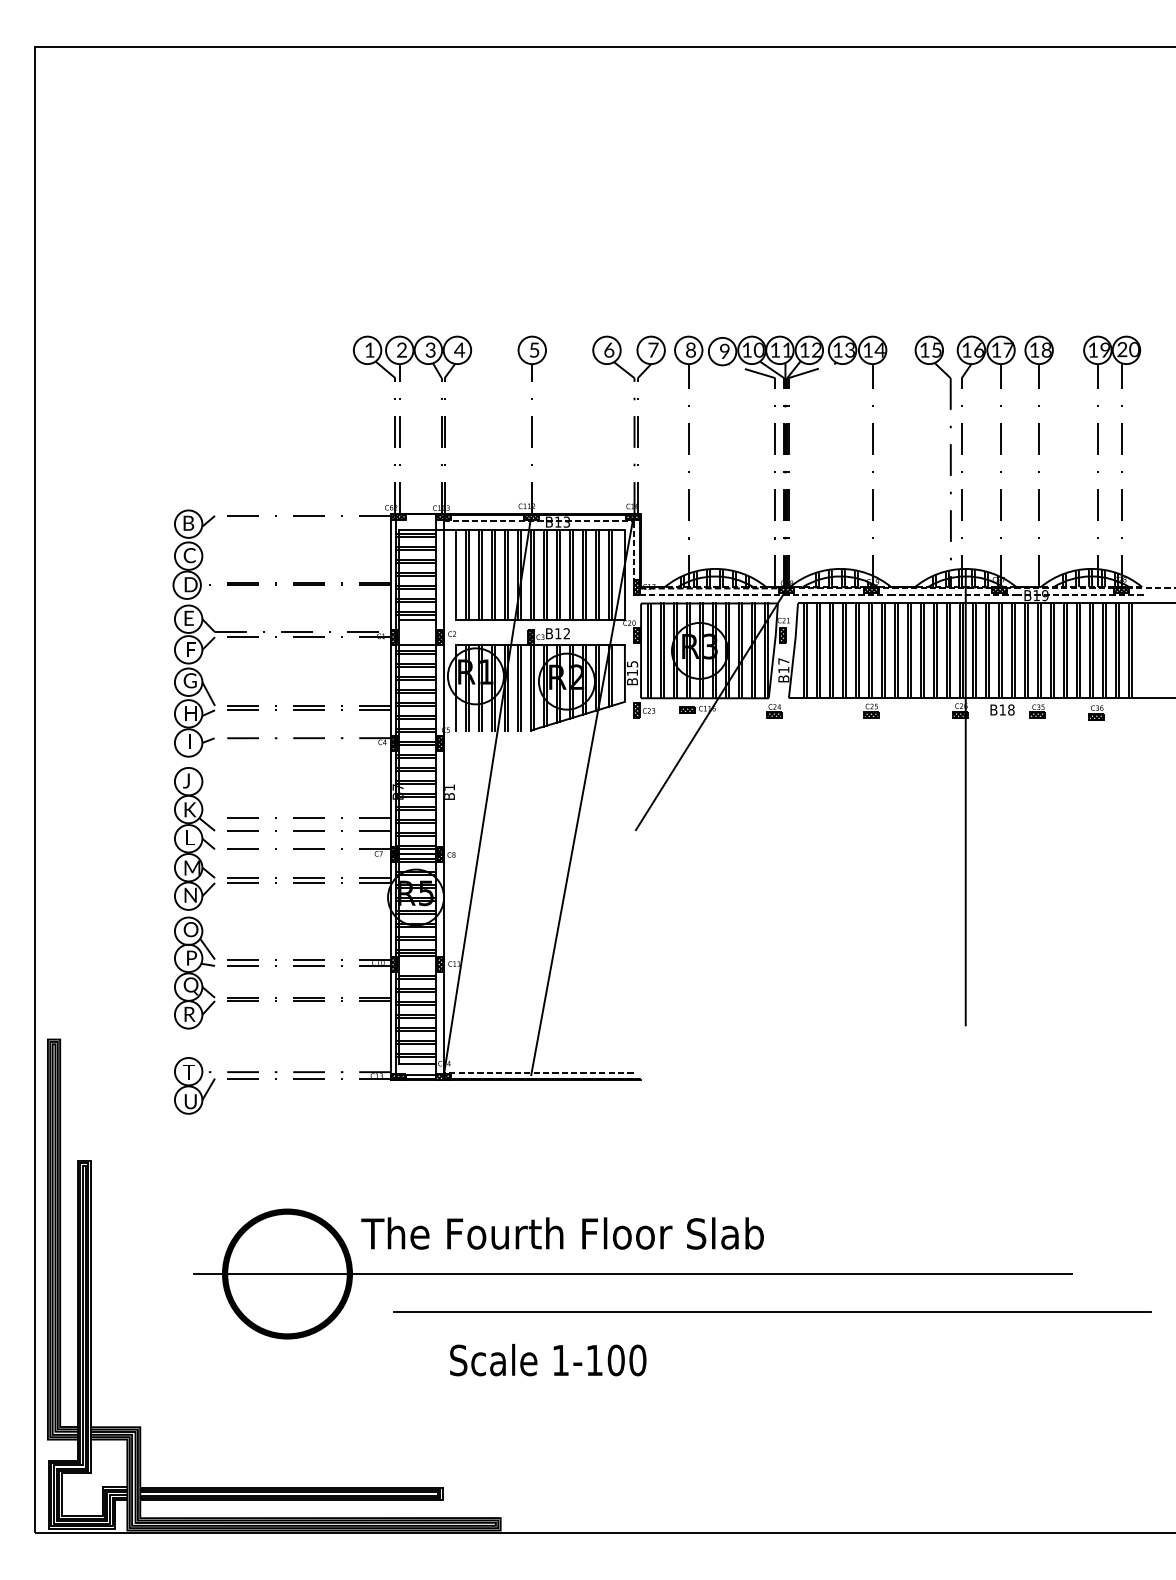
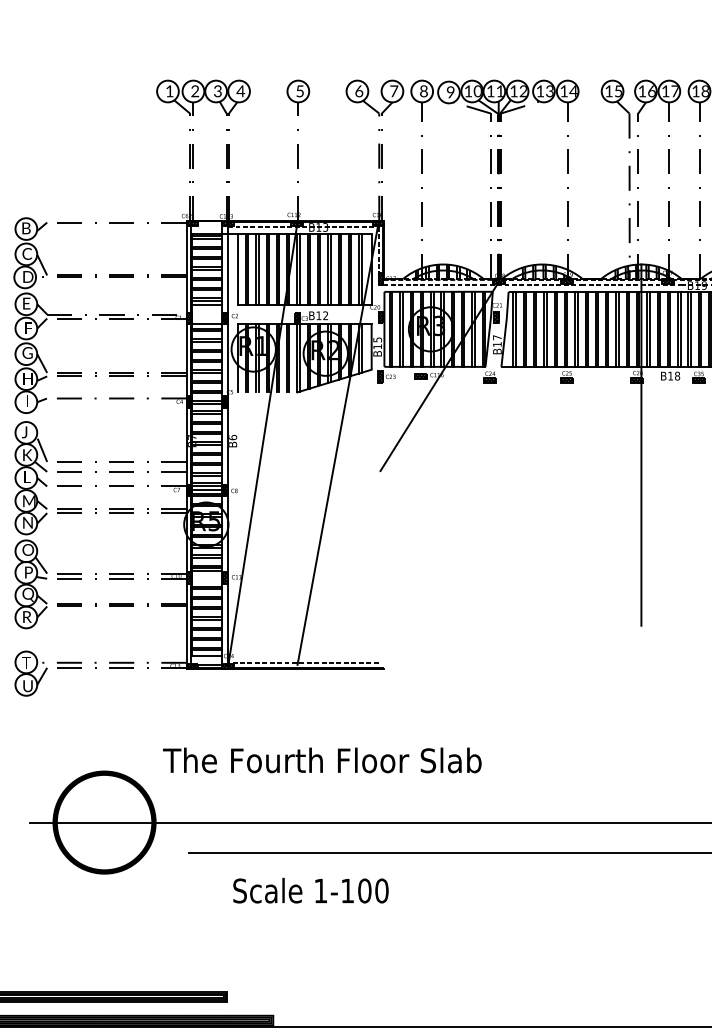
line: (208, 569) -> (42, 264), added
text: (450, 787) -> (233, 437), B1 -> B6
line: (208, 801) -> (42, 448), added
text: (562, 1233) -> (322, 760), moved

